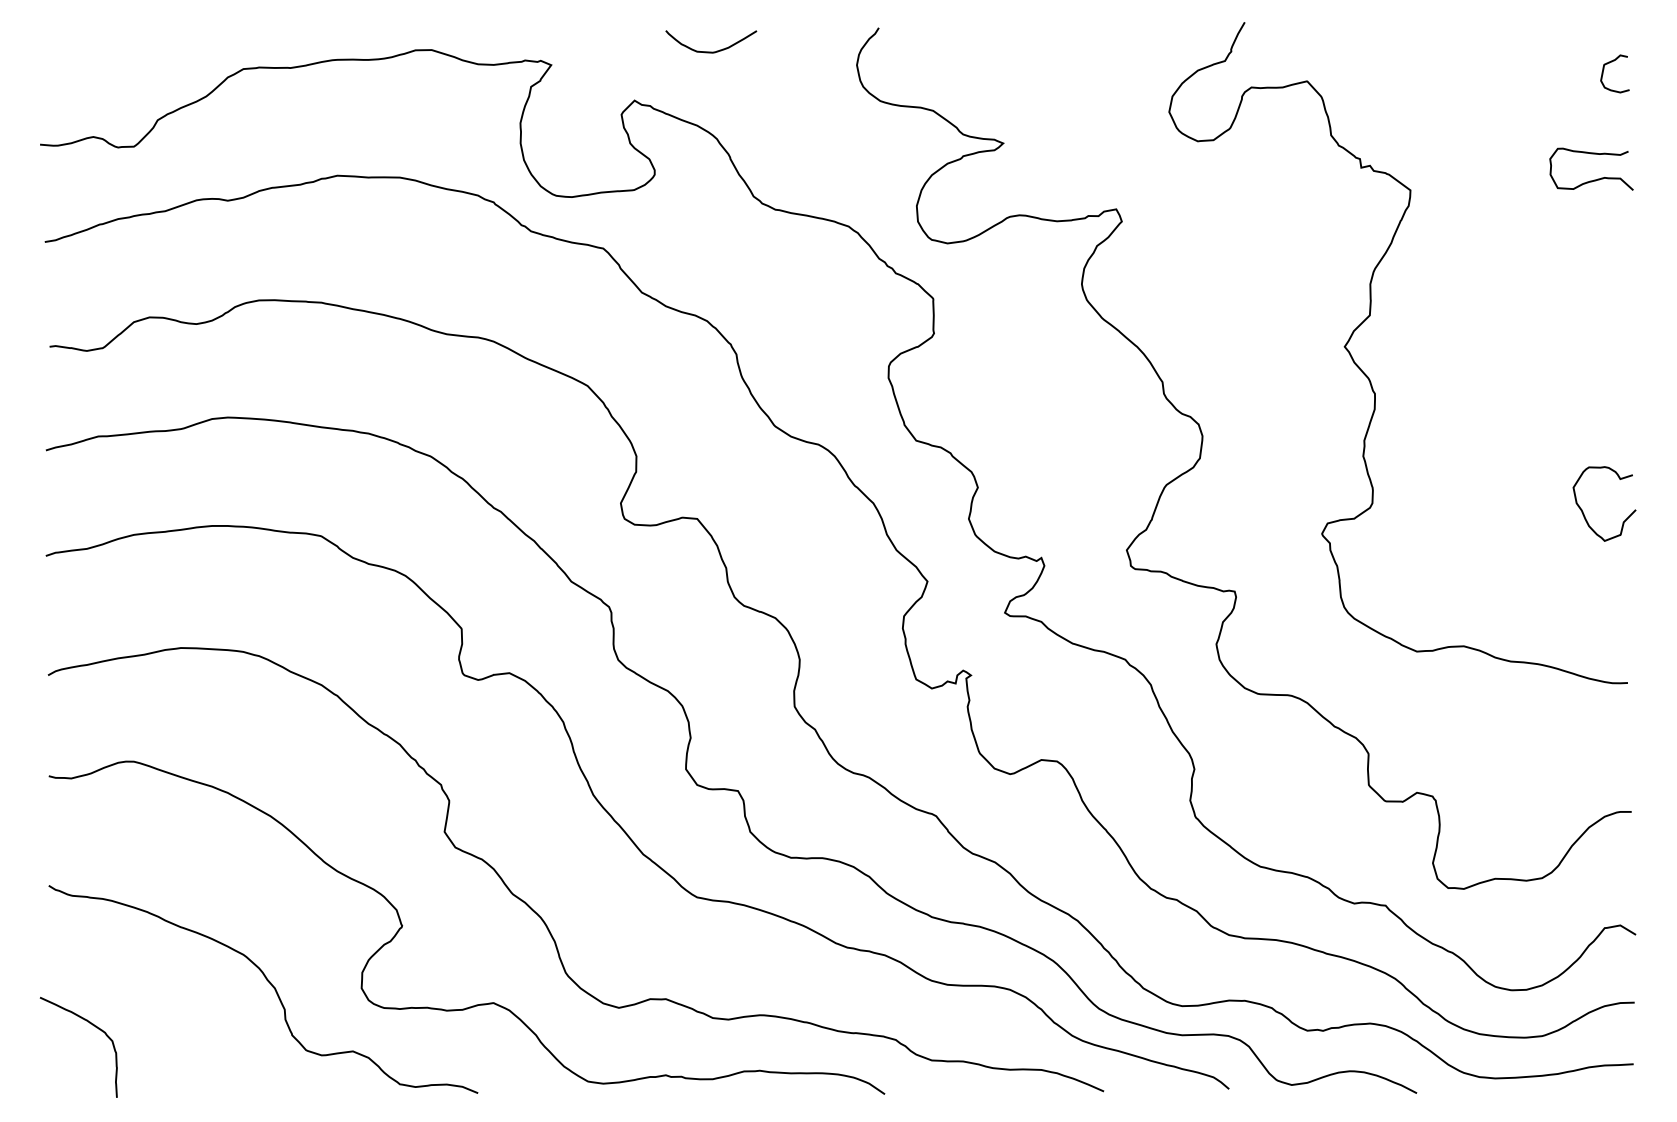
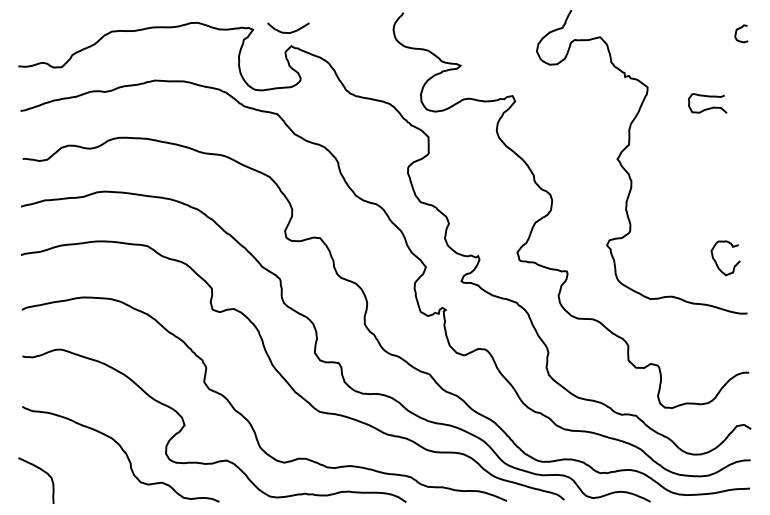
curve: (715, 49) -> (290, 31), moved
curve: (1595, 177) -> (709, 107), moved
curve: (1586, 515) -> (717, 263), moved

